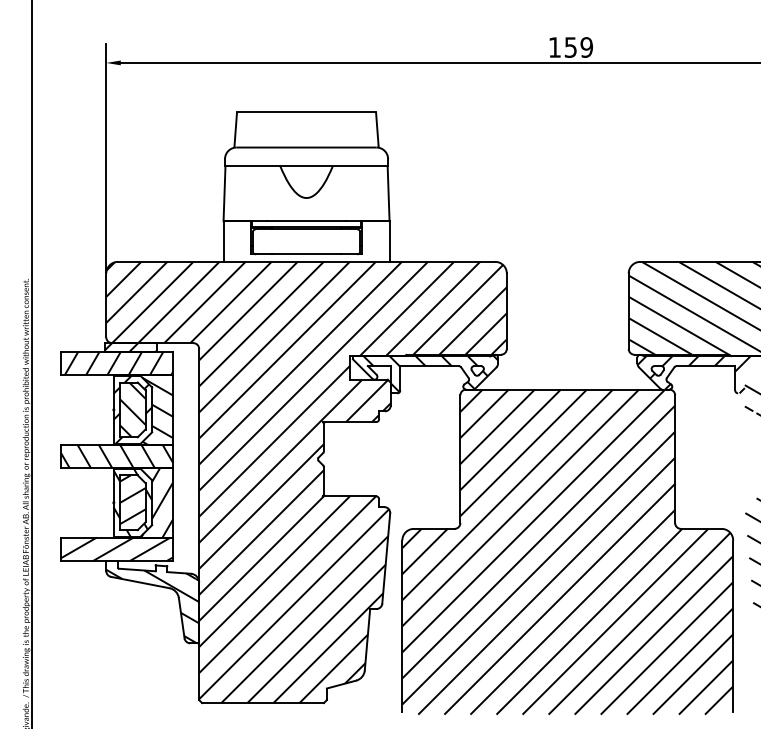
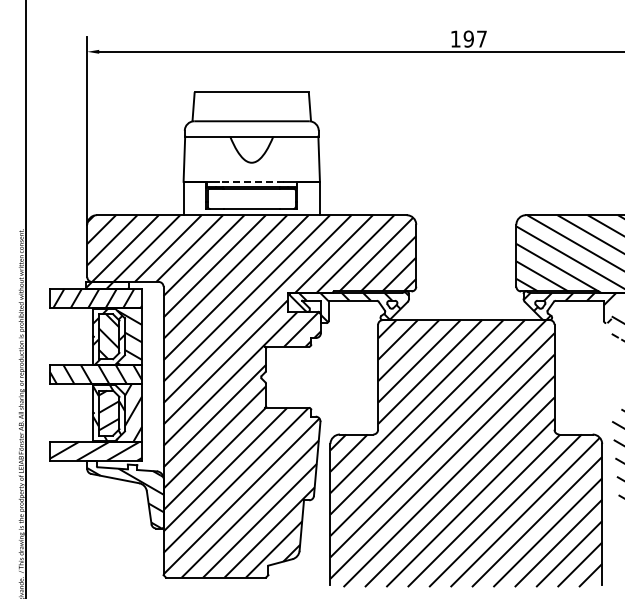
text: (577, 46) -> (474, 38), 159 -> 197
line: (306, 220) -> (251, 181), solid -> dashed

